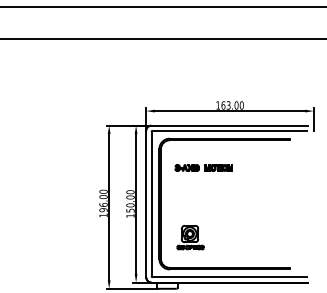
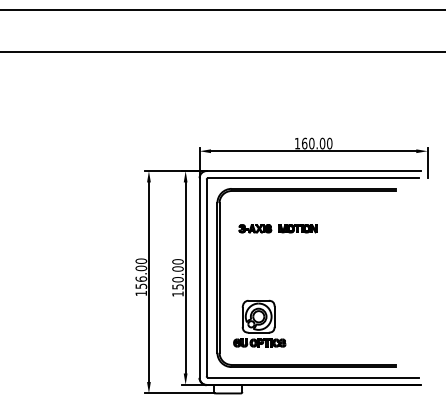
text: (228, 105) -> (311, 143), 163.00 -> 160.00
text: (102, 210) -> (140, 286), 196.00 -> 156.00
part: (190, 237) -> (259, 323), size x1.43

